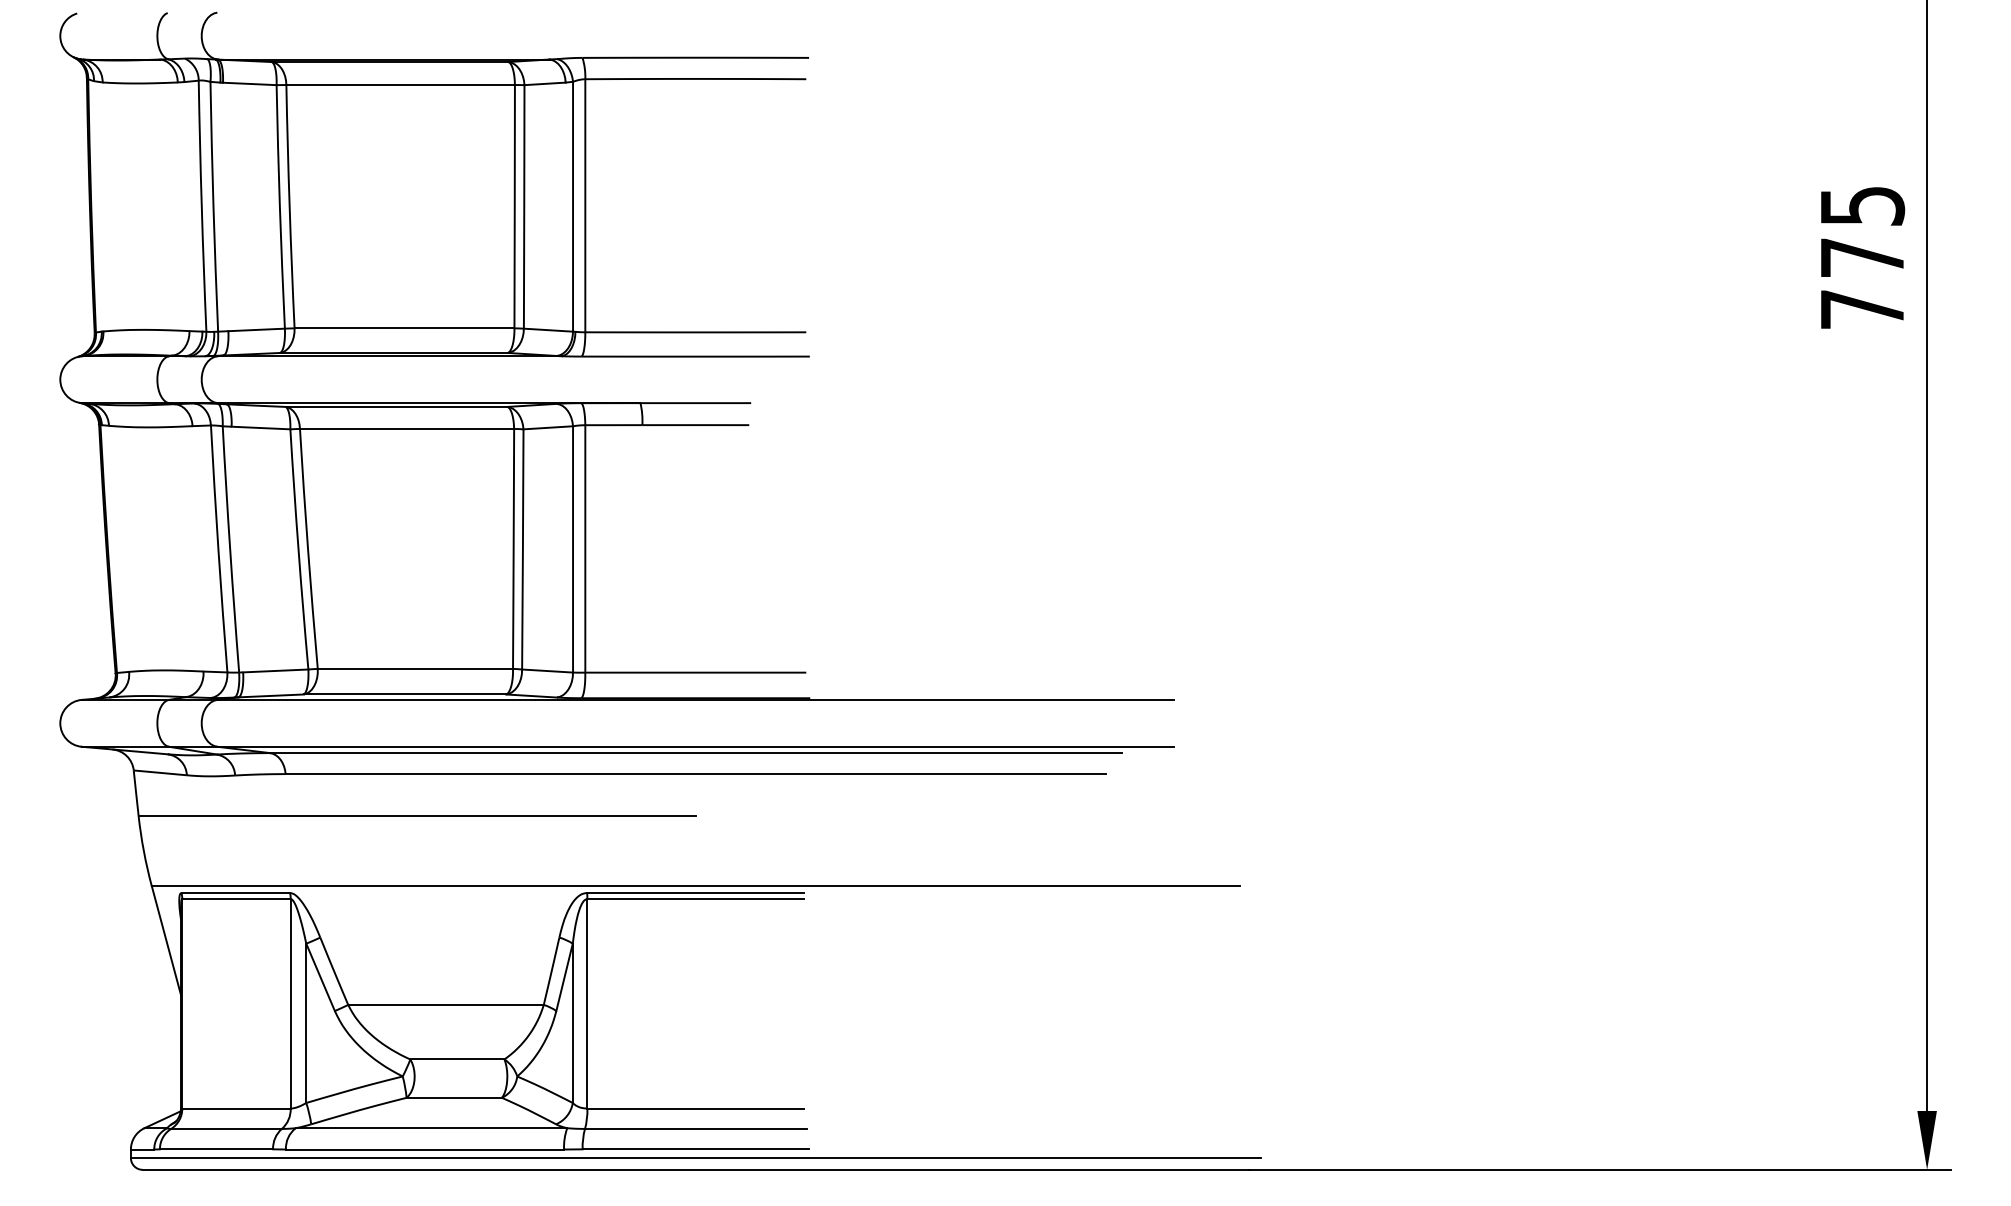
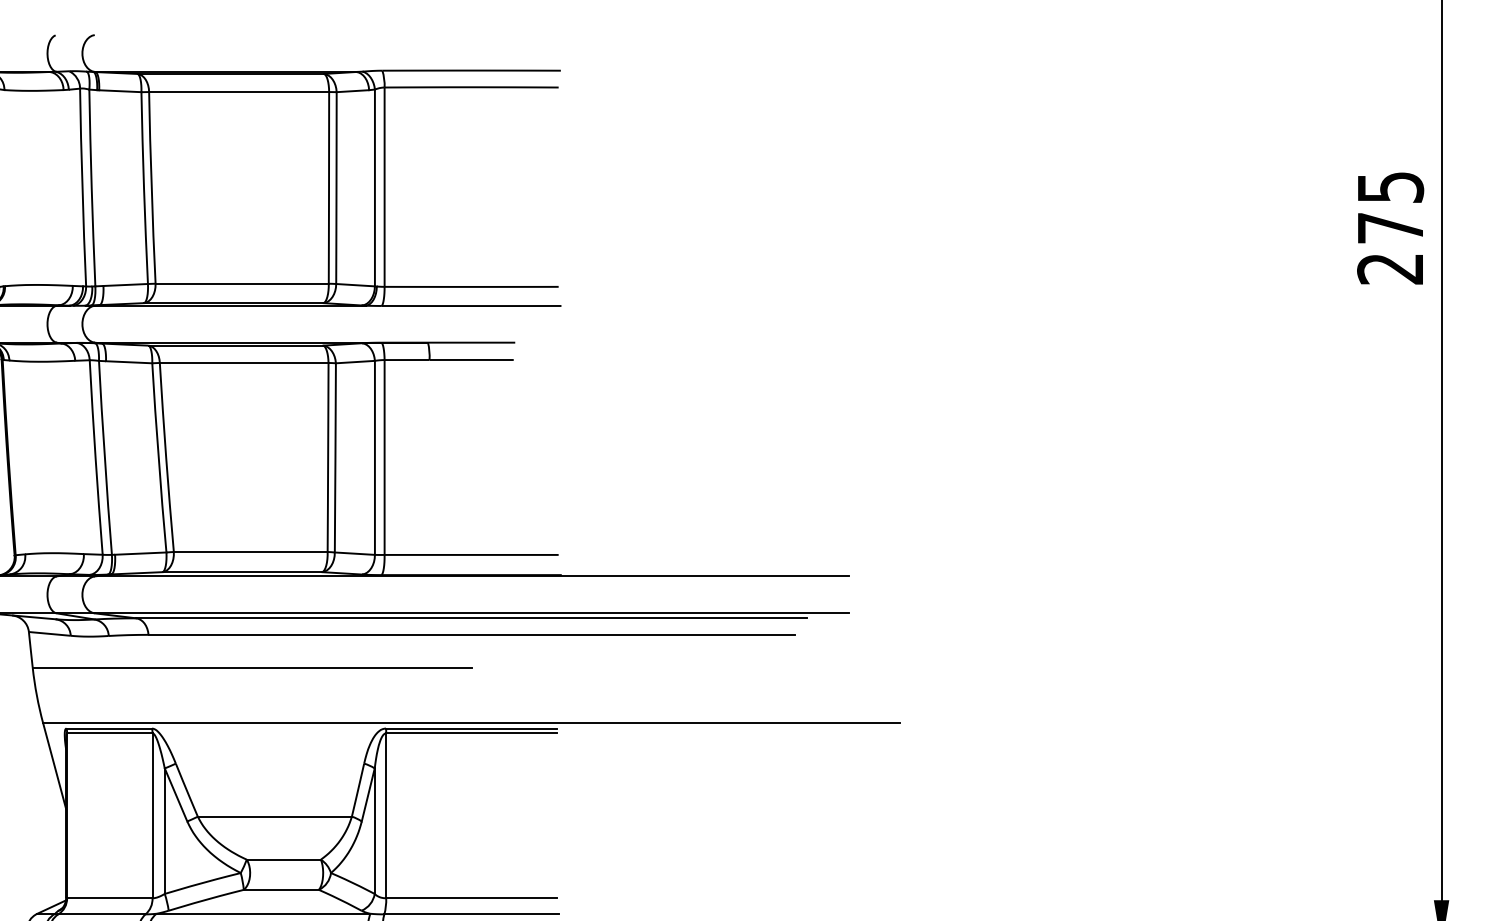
text: (1861, 309) -> (1389, 268), 775 -> 275

